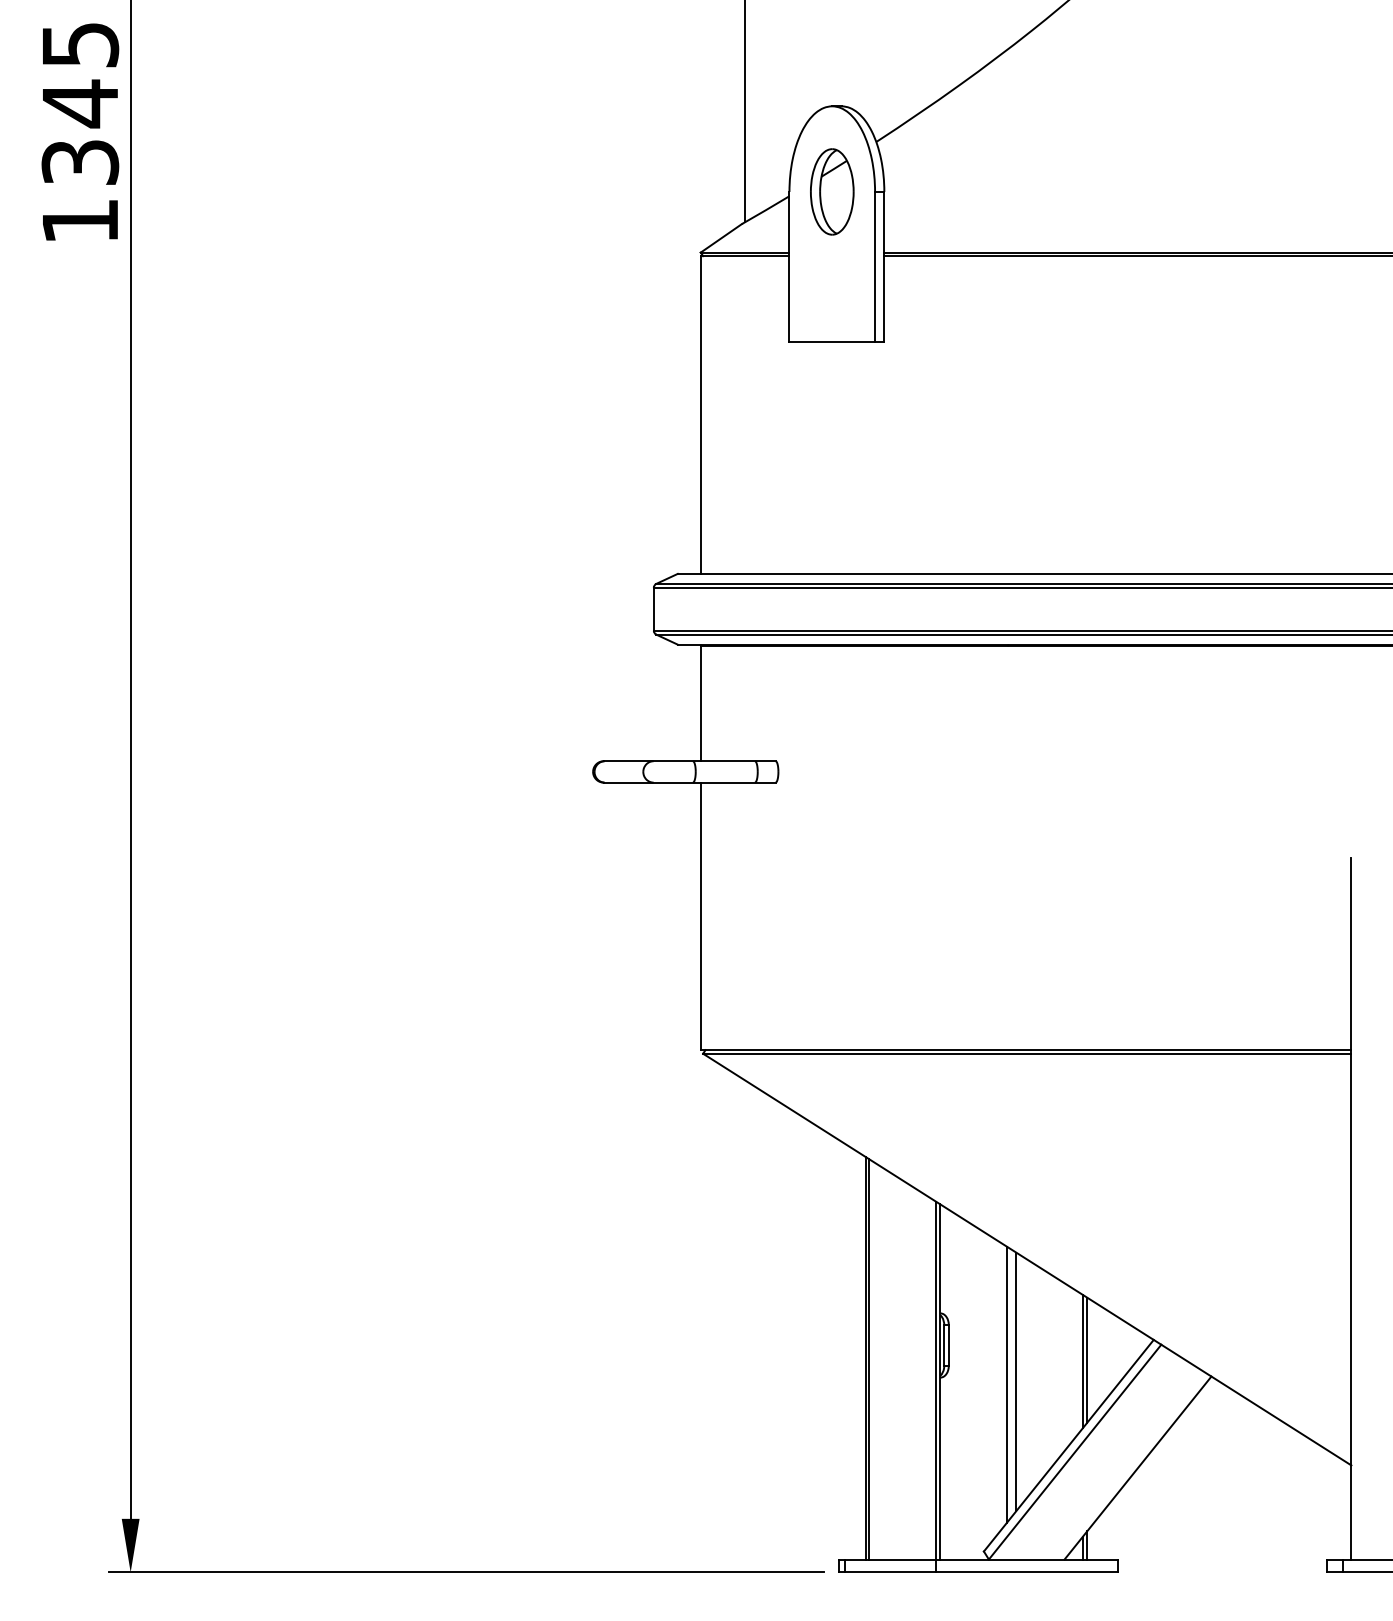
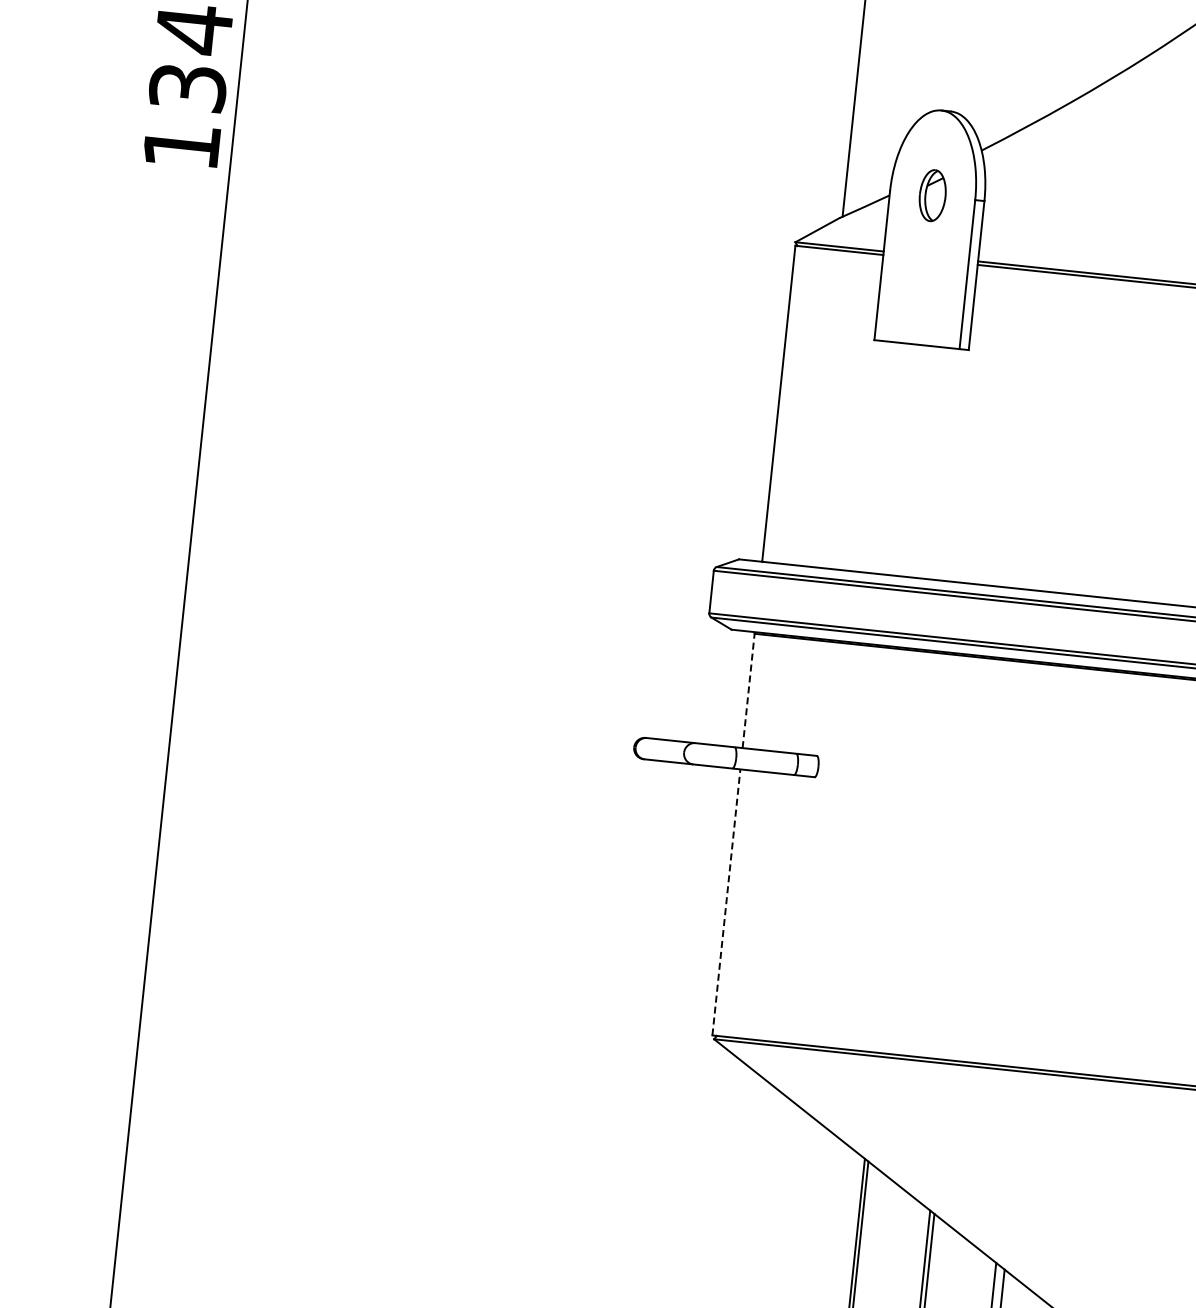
part: (832, 191) -> (932, 195), size x0.6
line: (701, 703) -> (749, 690), solid -> dashed
line: (701, 916) -> (726, 902), solid -> dashed

